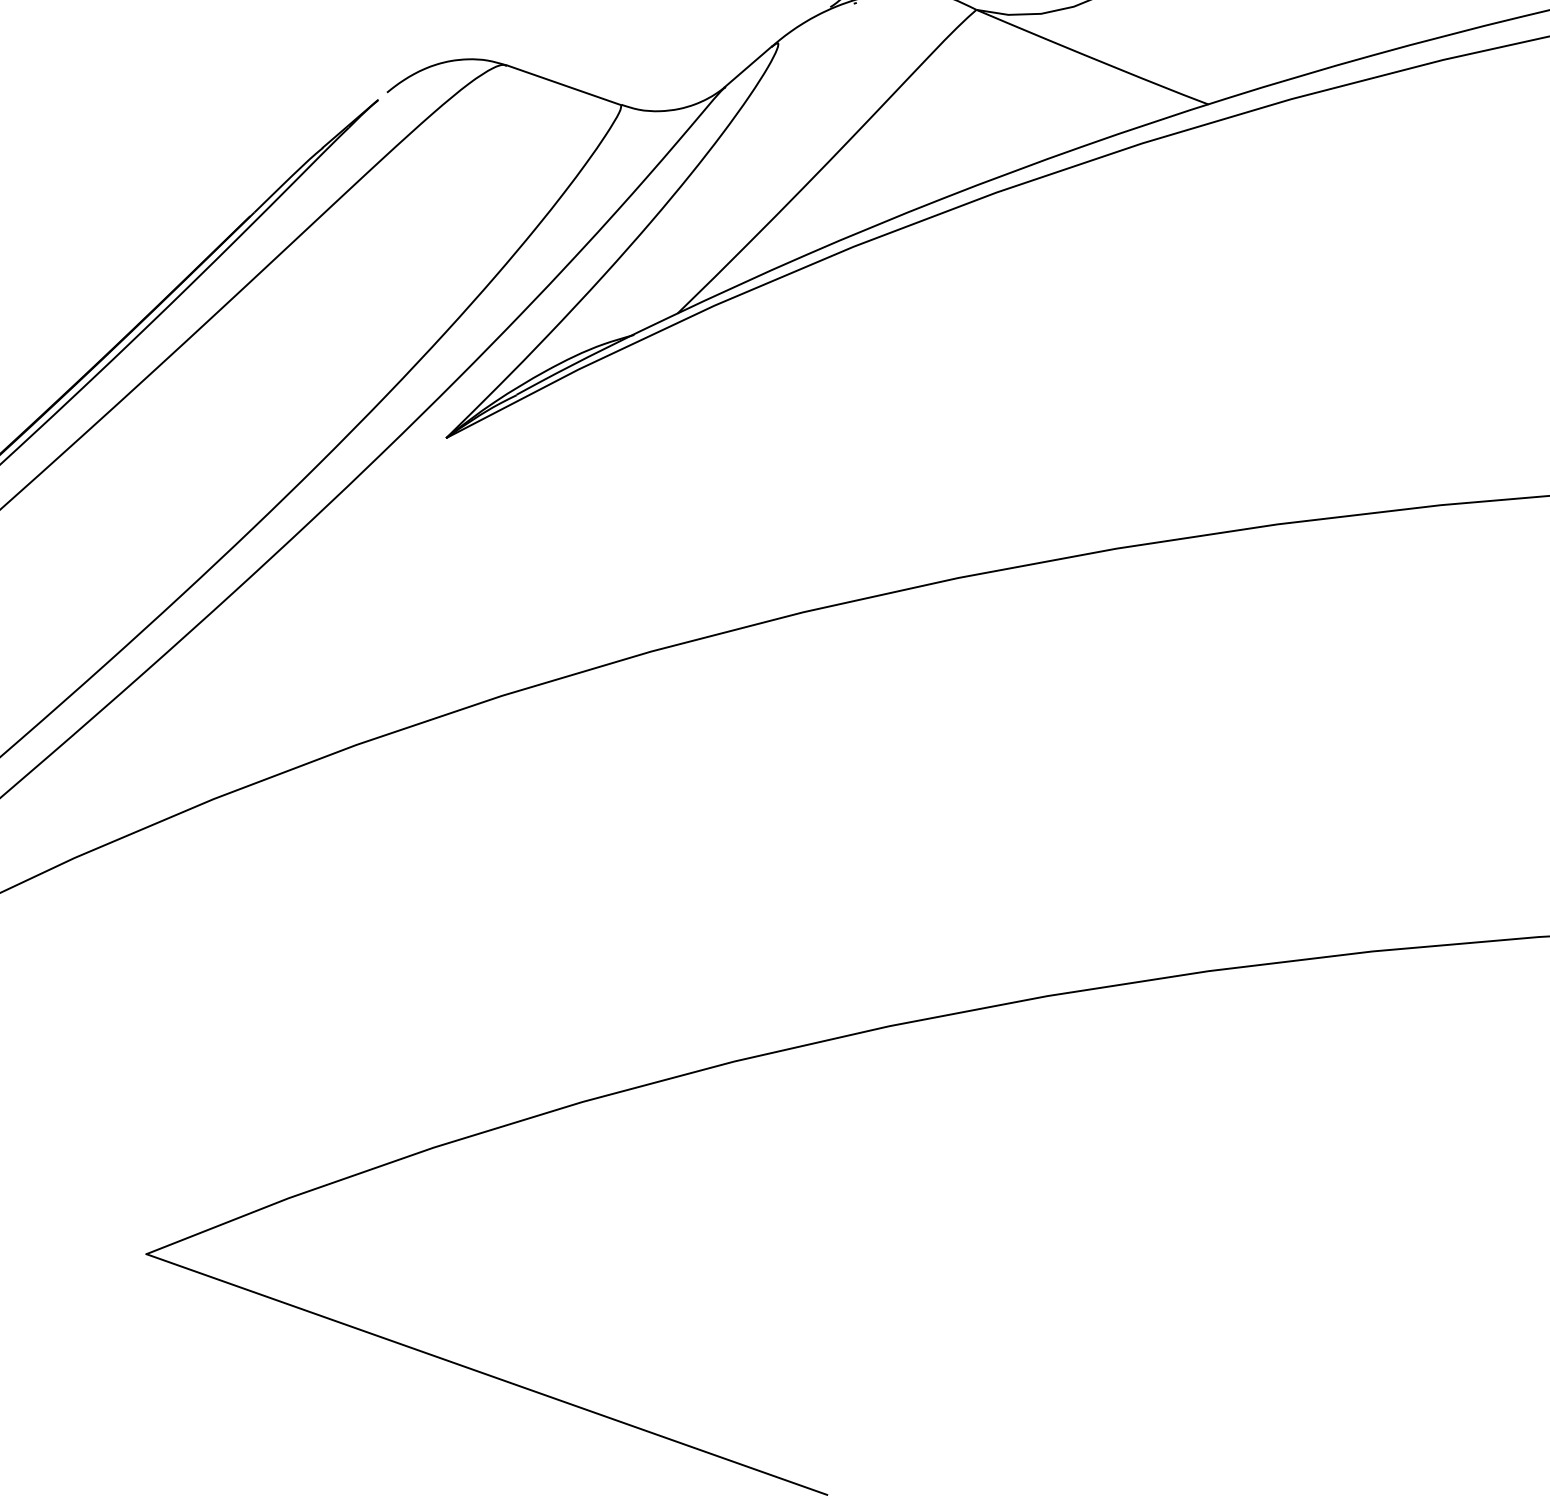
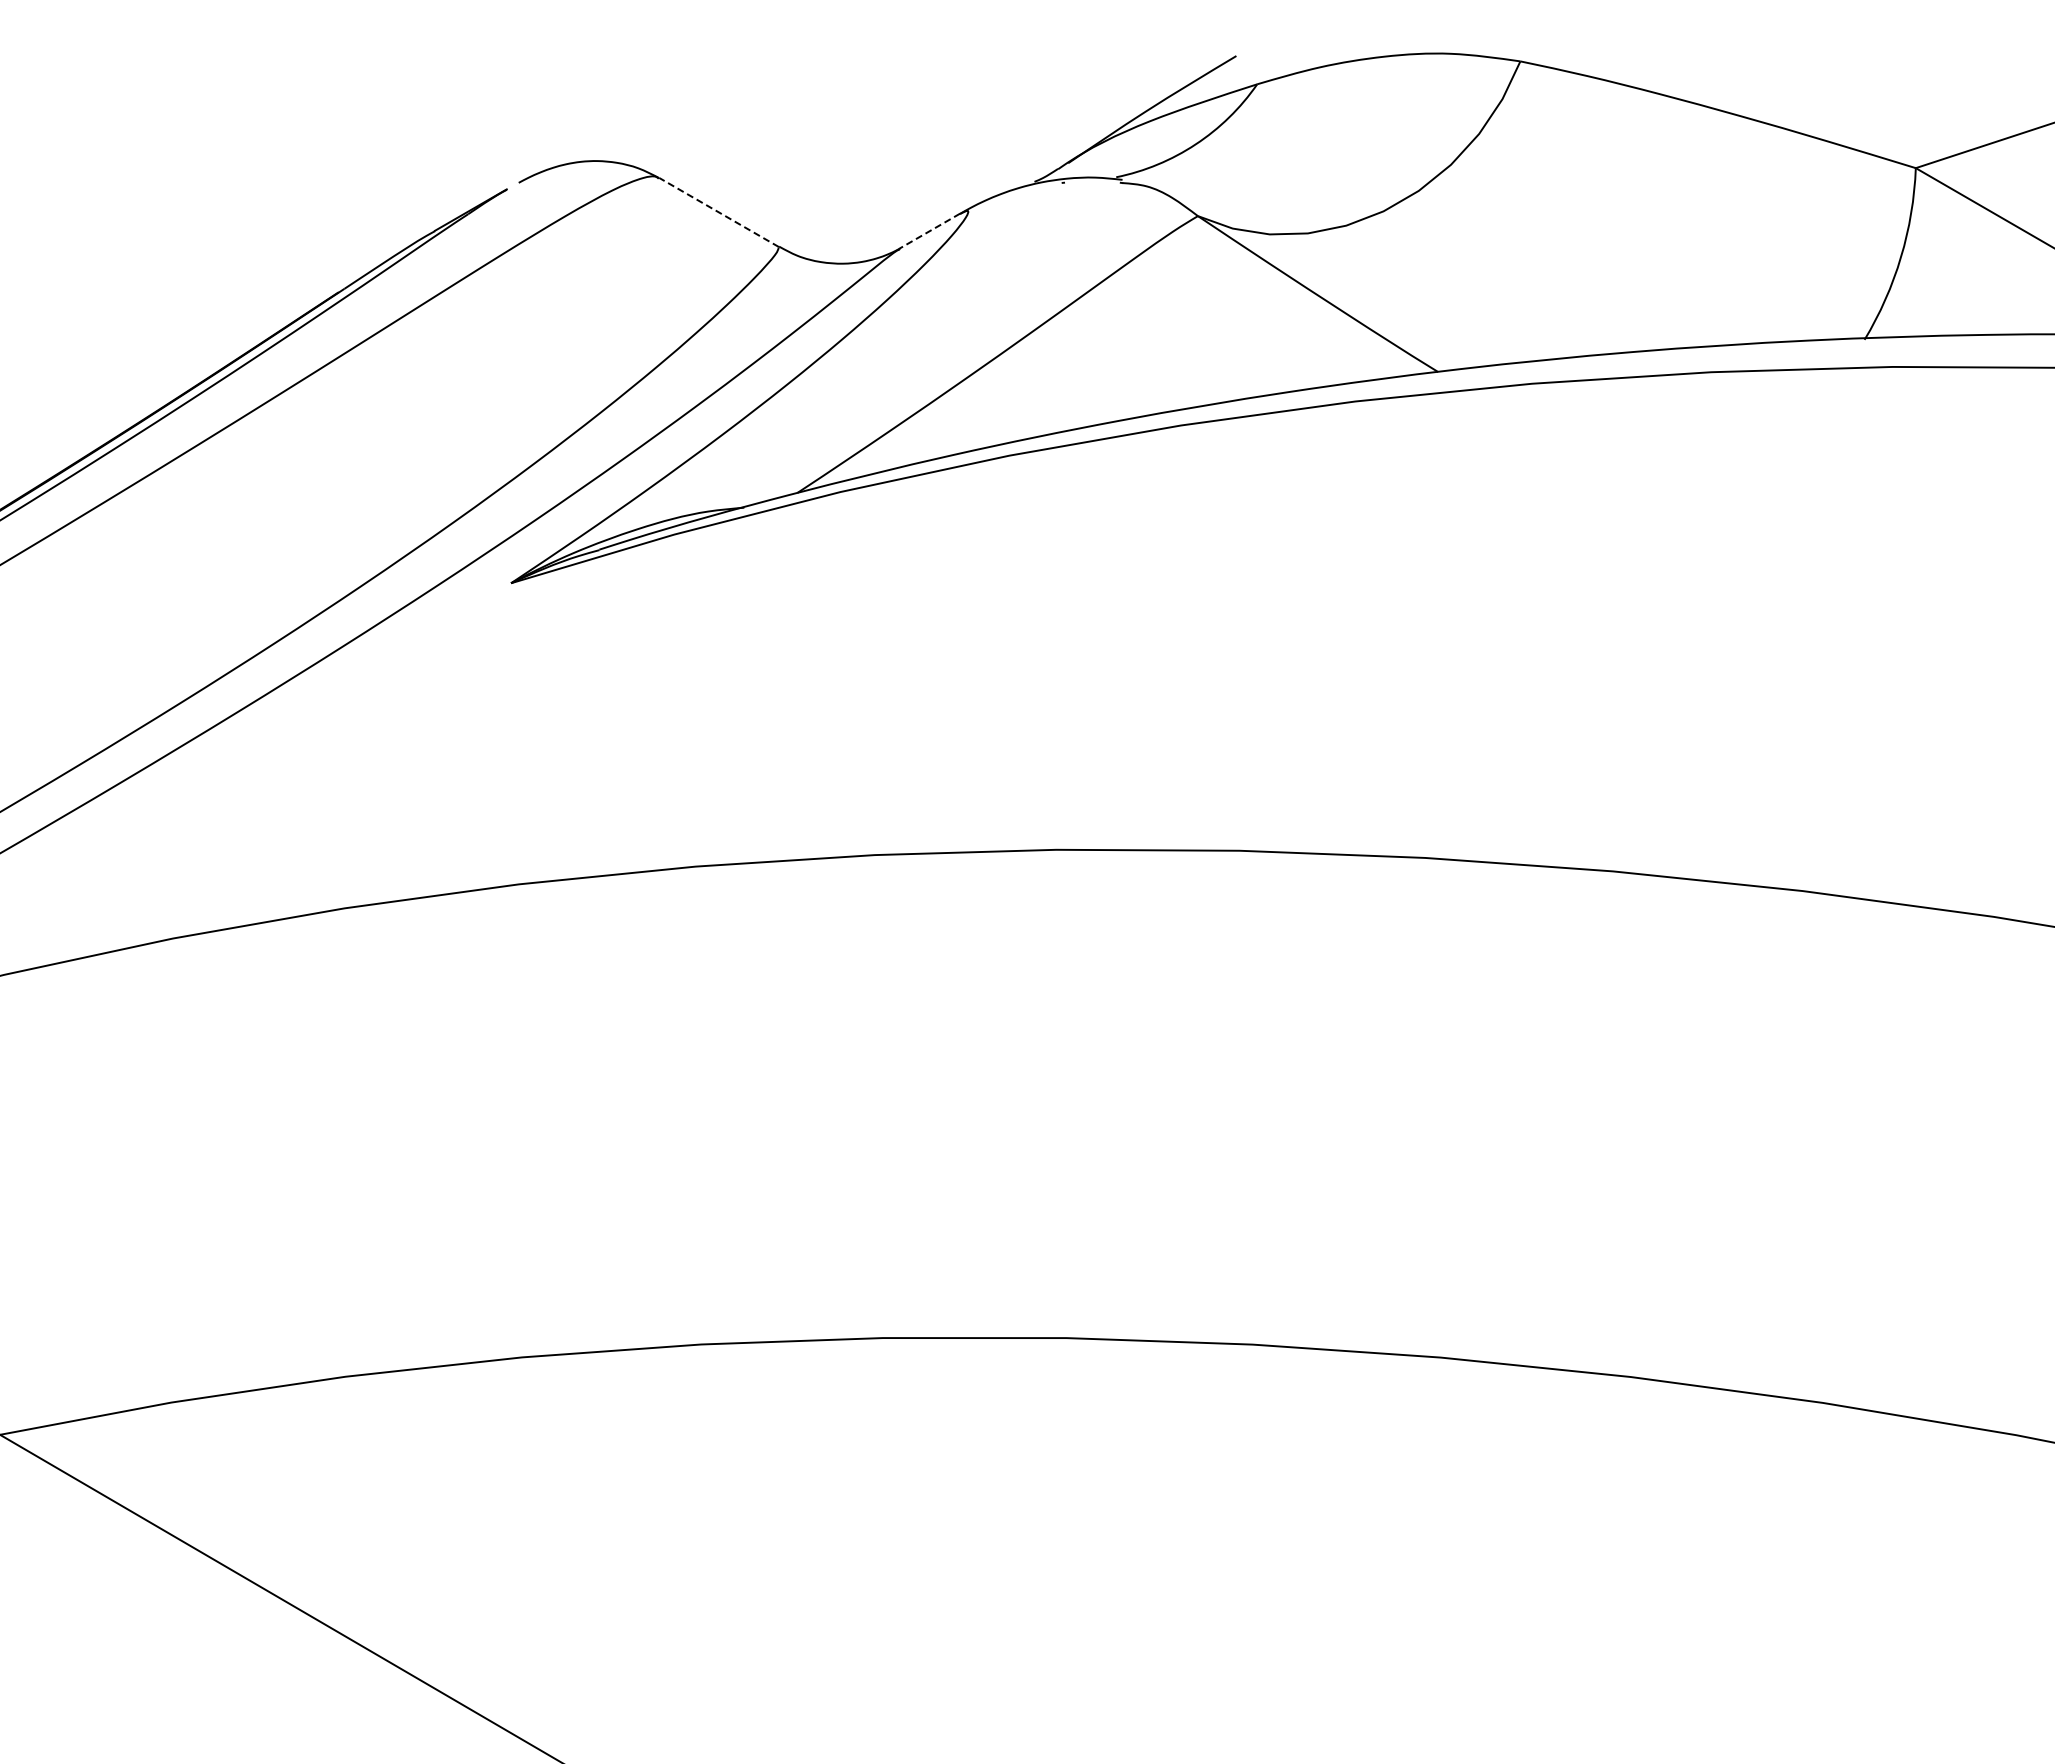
line: (748, 67) -> (929, 231), solid -> dashed
line: (563, 85) -> (718, 212), solid -> dashed

